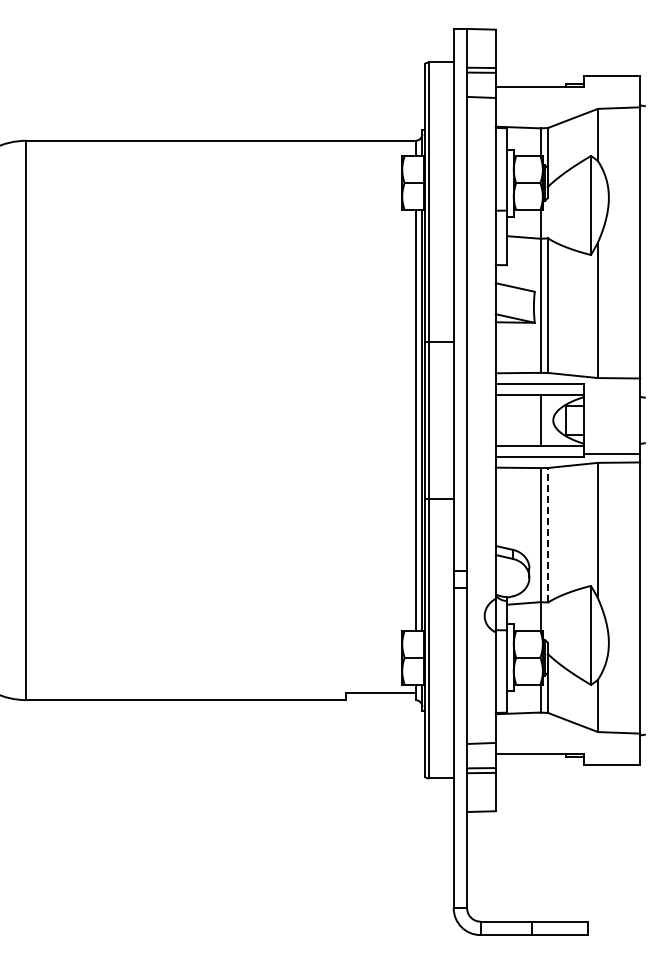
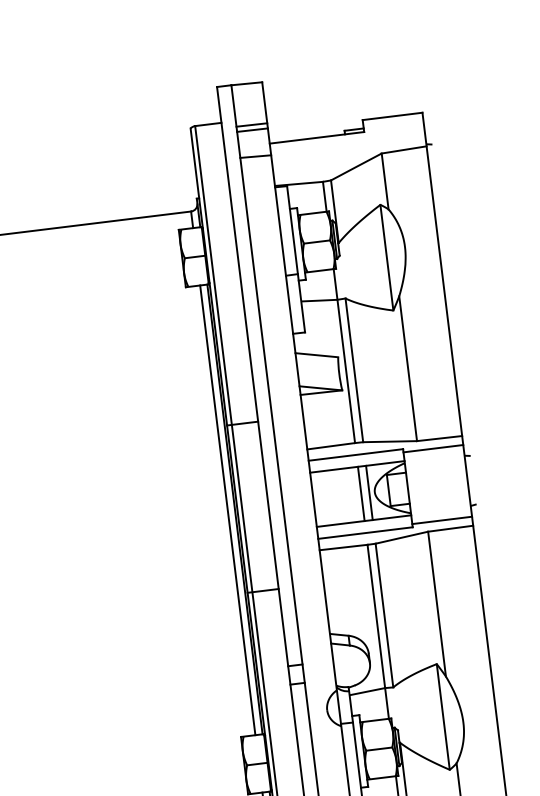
line: (612, 386) -> (433, 448), added
line: (548, 420) -> (369, 492), added
line: (548, 534) -> (384, 614), dashed -> solid

